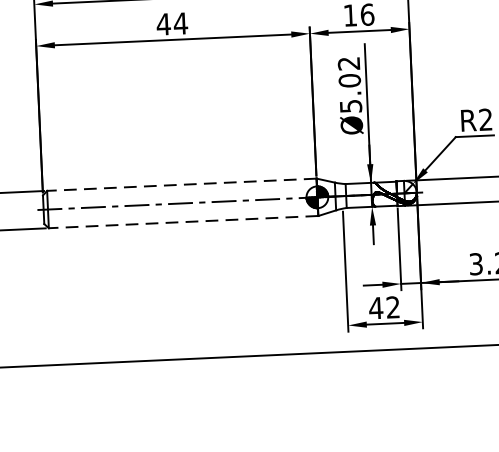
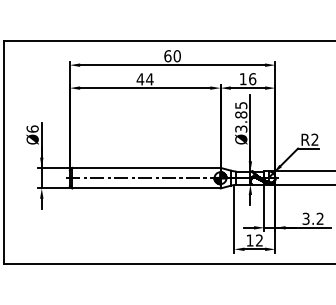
text: (350, 85) -> (241, 117), Ø5.02 -> Ø3.85
line: (180, 184) -> (145, 167), dashed -> solid
line: (181, 222) -> (145, 188), dashed -> solid
text: (375, 308) -> (249, 240), 42 -> 12

